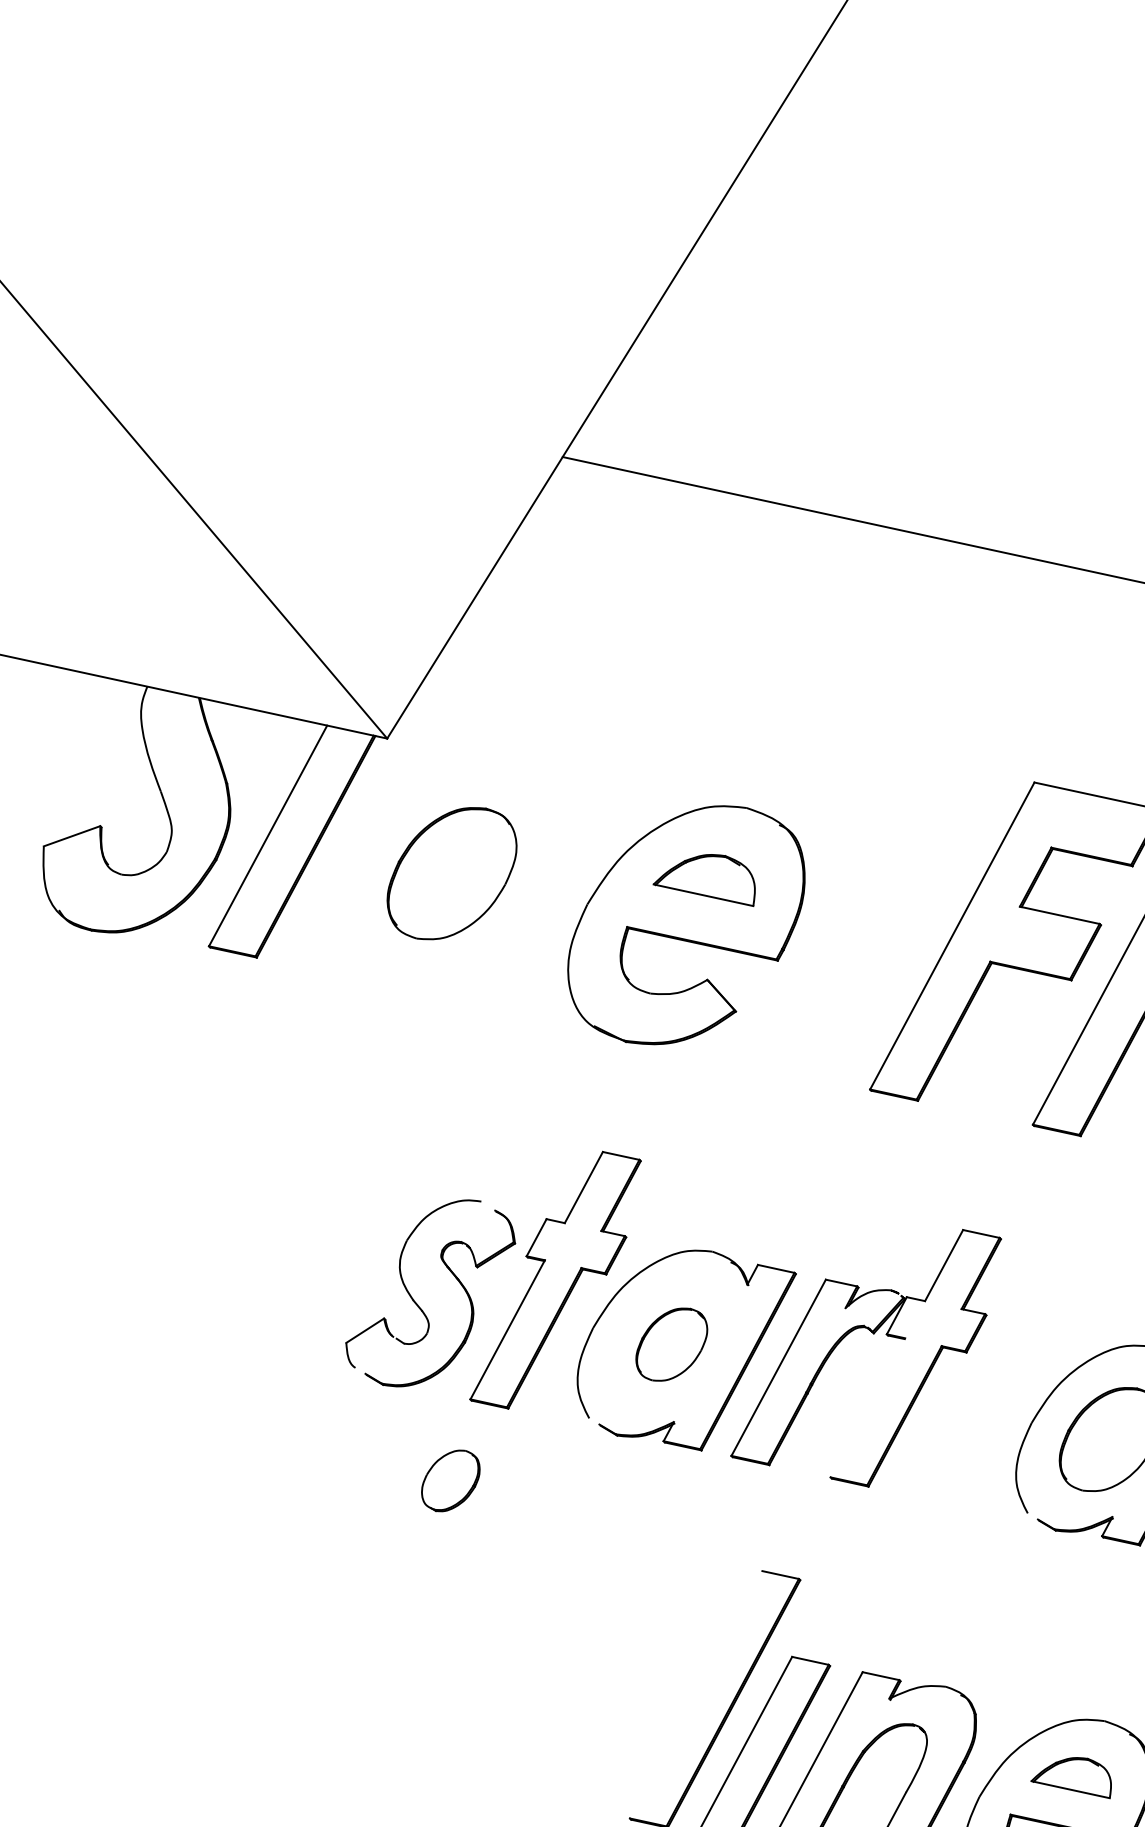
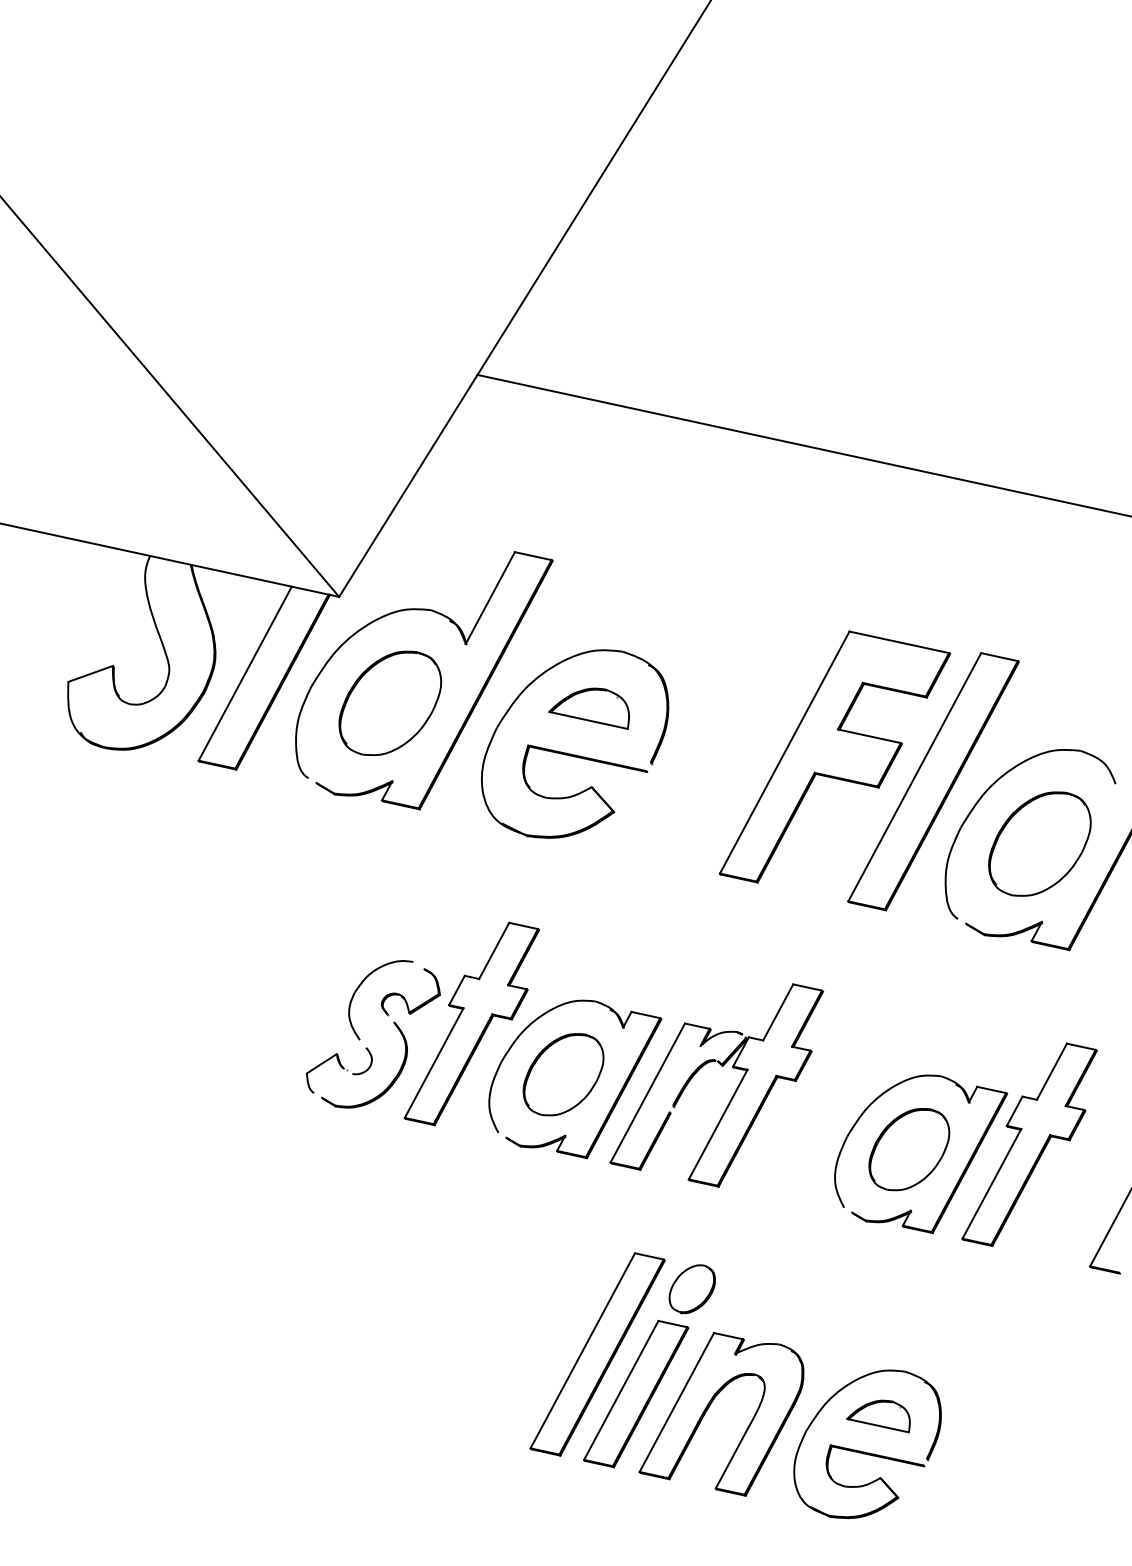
part: (546, 798) -> (464, 644), added
part: (671, 1344) -> (563, 1074), size x1.43
line: (867, 1407) -> (717, 1124), added
part: (449, 1481) -> (691, 1289), moved
line: (695, 1694) -> (582, 1350), added

